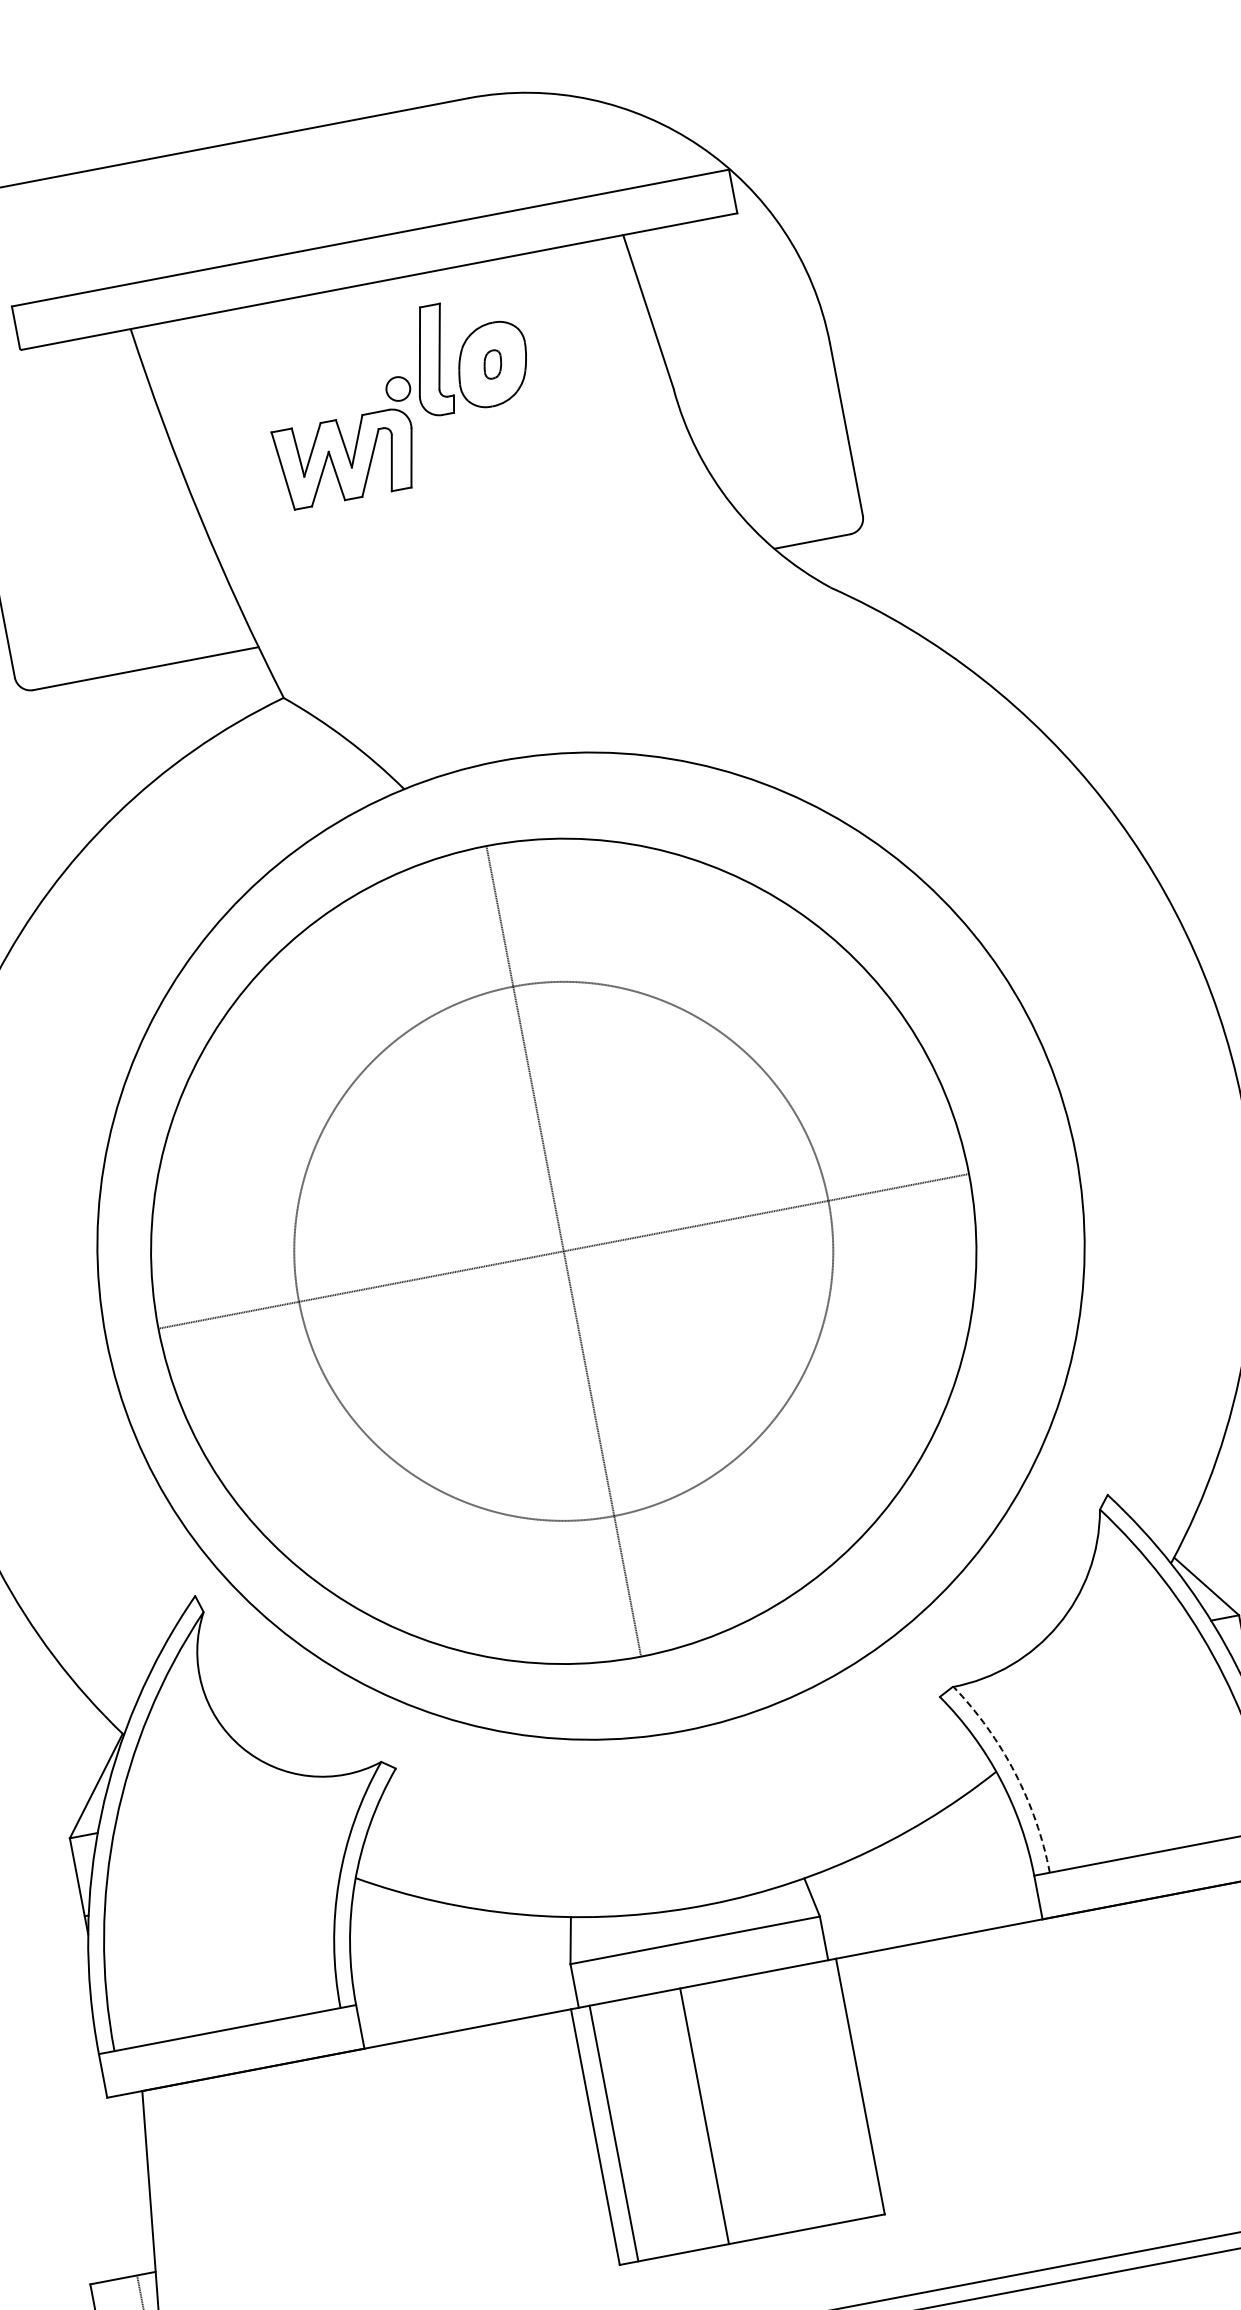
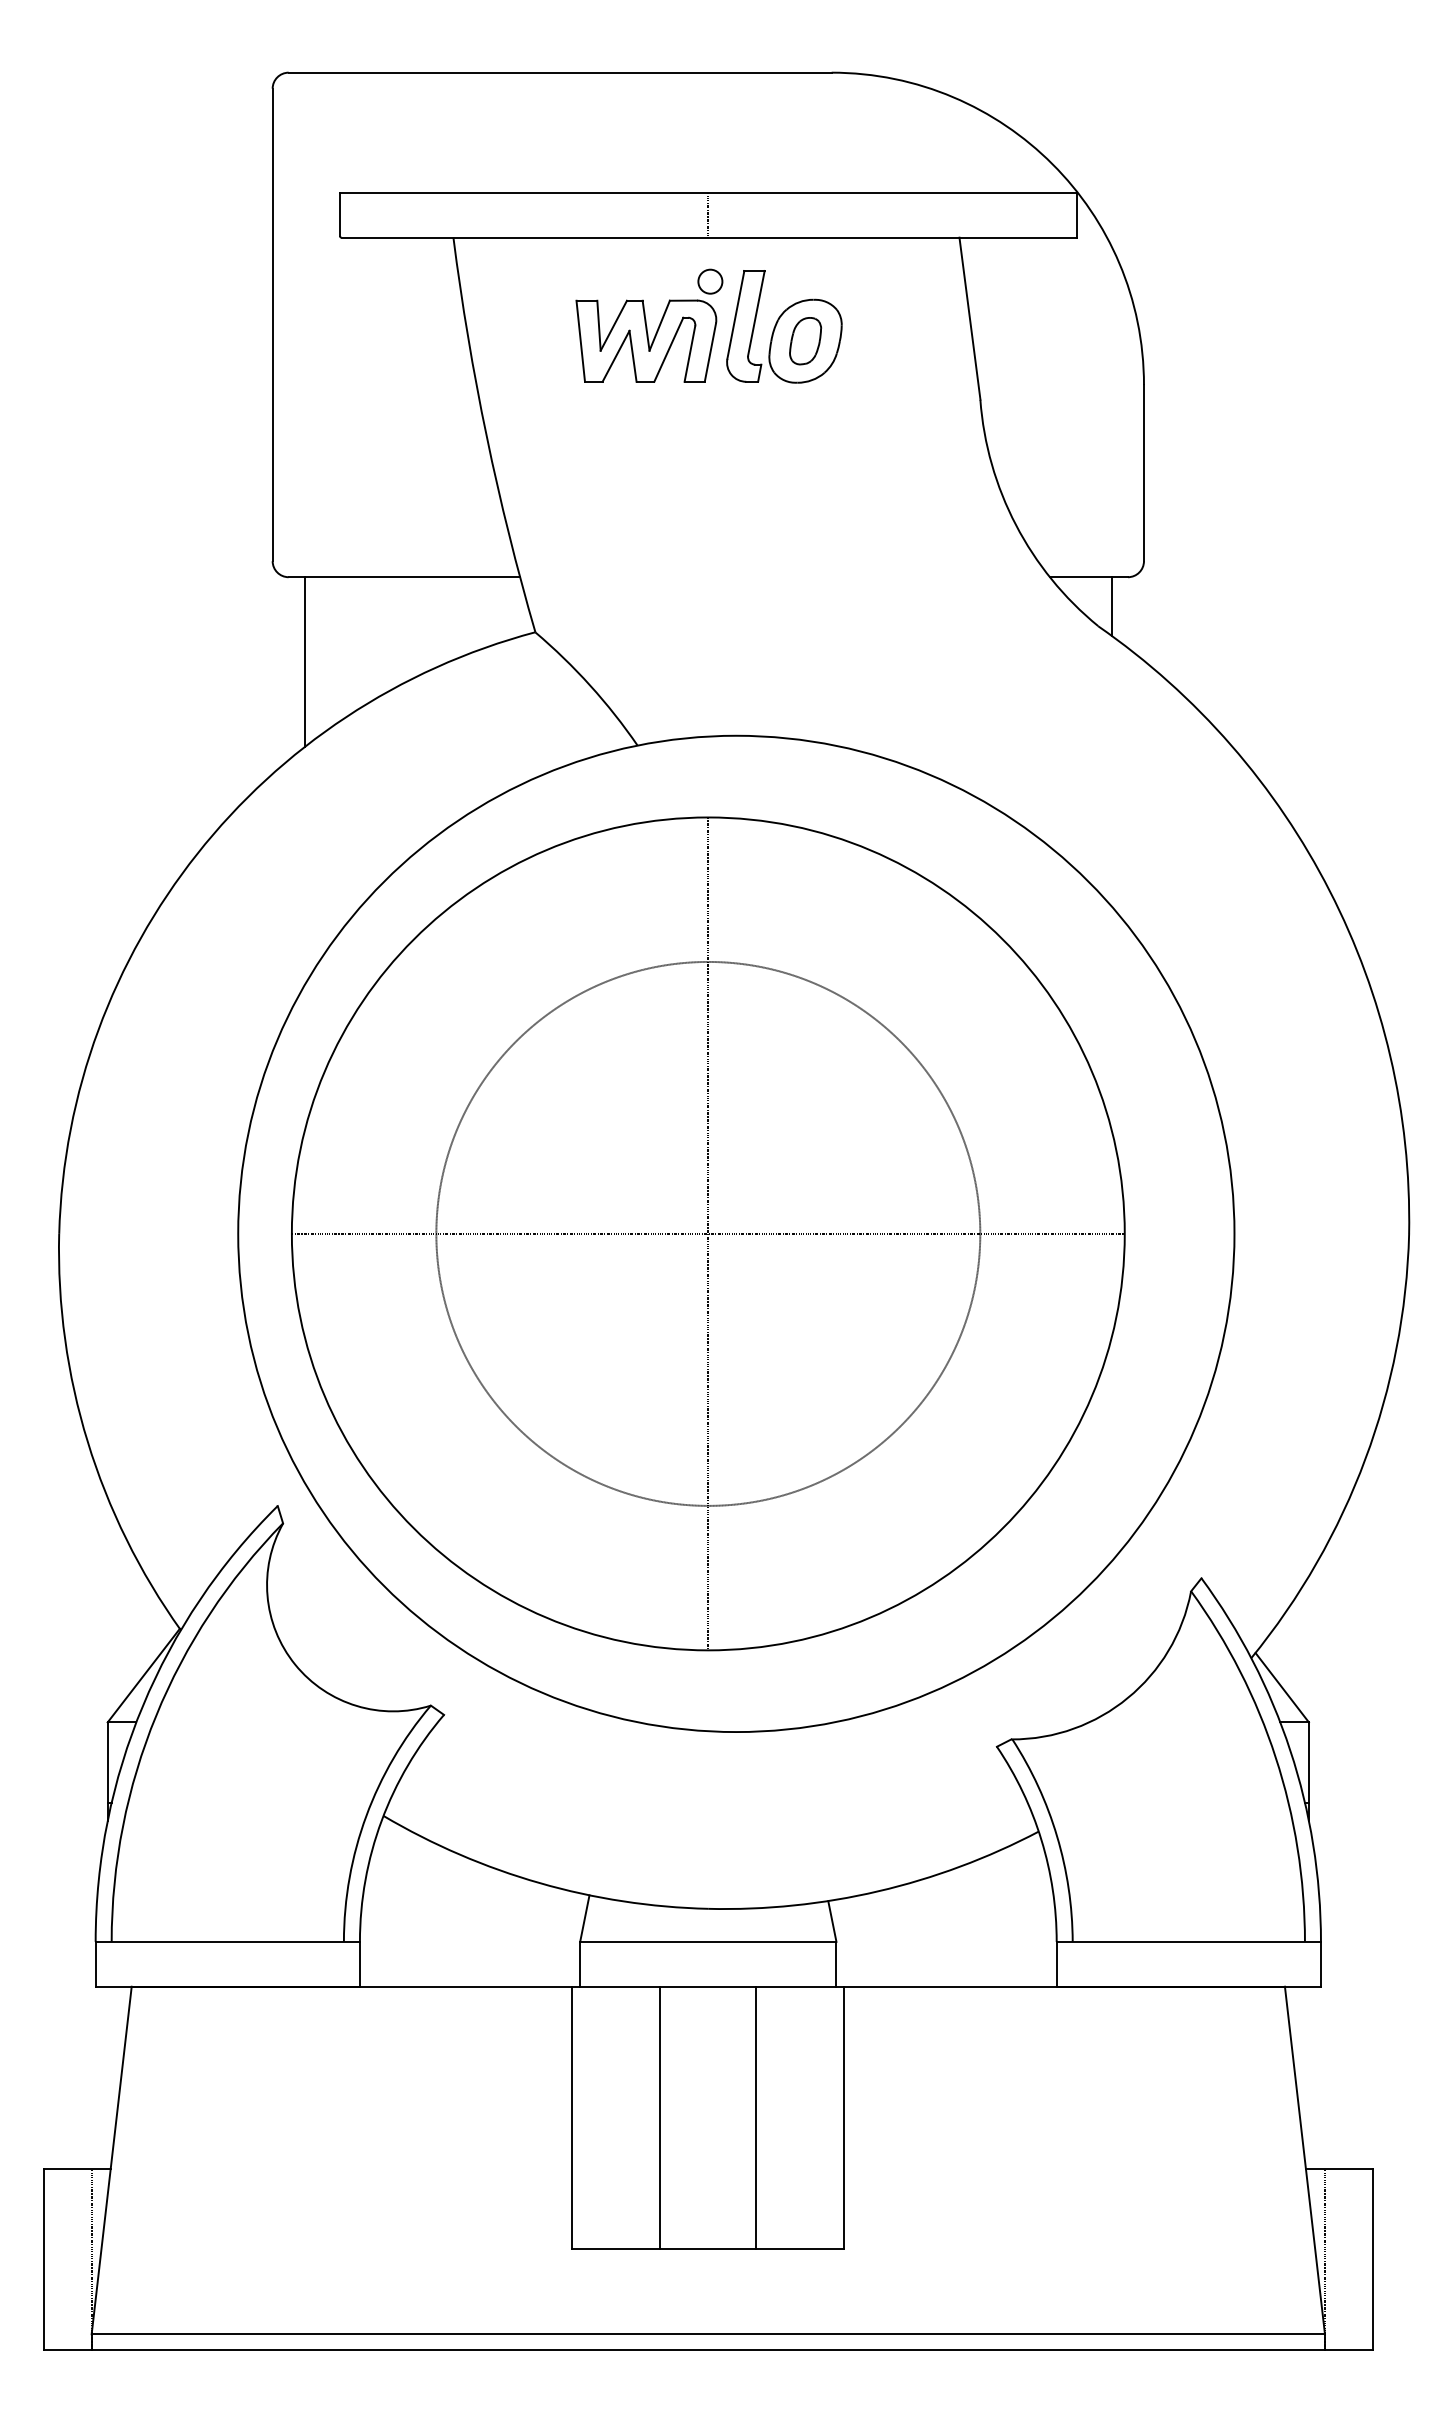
line: (374, 259) -> (708, 214), added
part: (492, 364) -> (805, 341), size x1.67
part: (347, 442) -> (649, 325), moved
line: (839, 565) -> (1111, 606), added
line: (64, 770) -> (304, 662), added
arc: (1015, 1772) -> (1057, 1836), dashed -> solid
line: (704, 2115) -> (756, 2117), moved
line: (614, 2132) -> (660, 2117), moved

